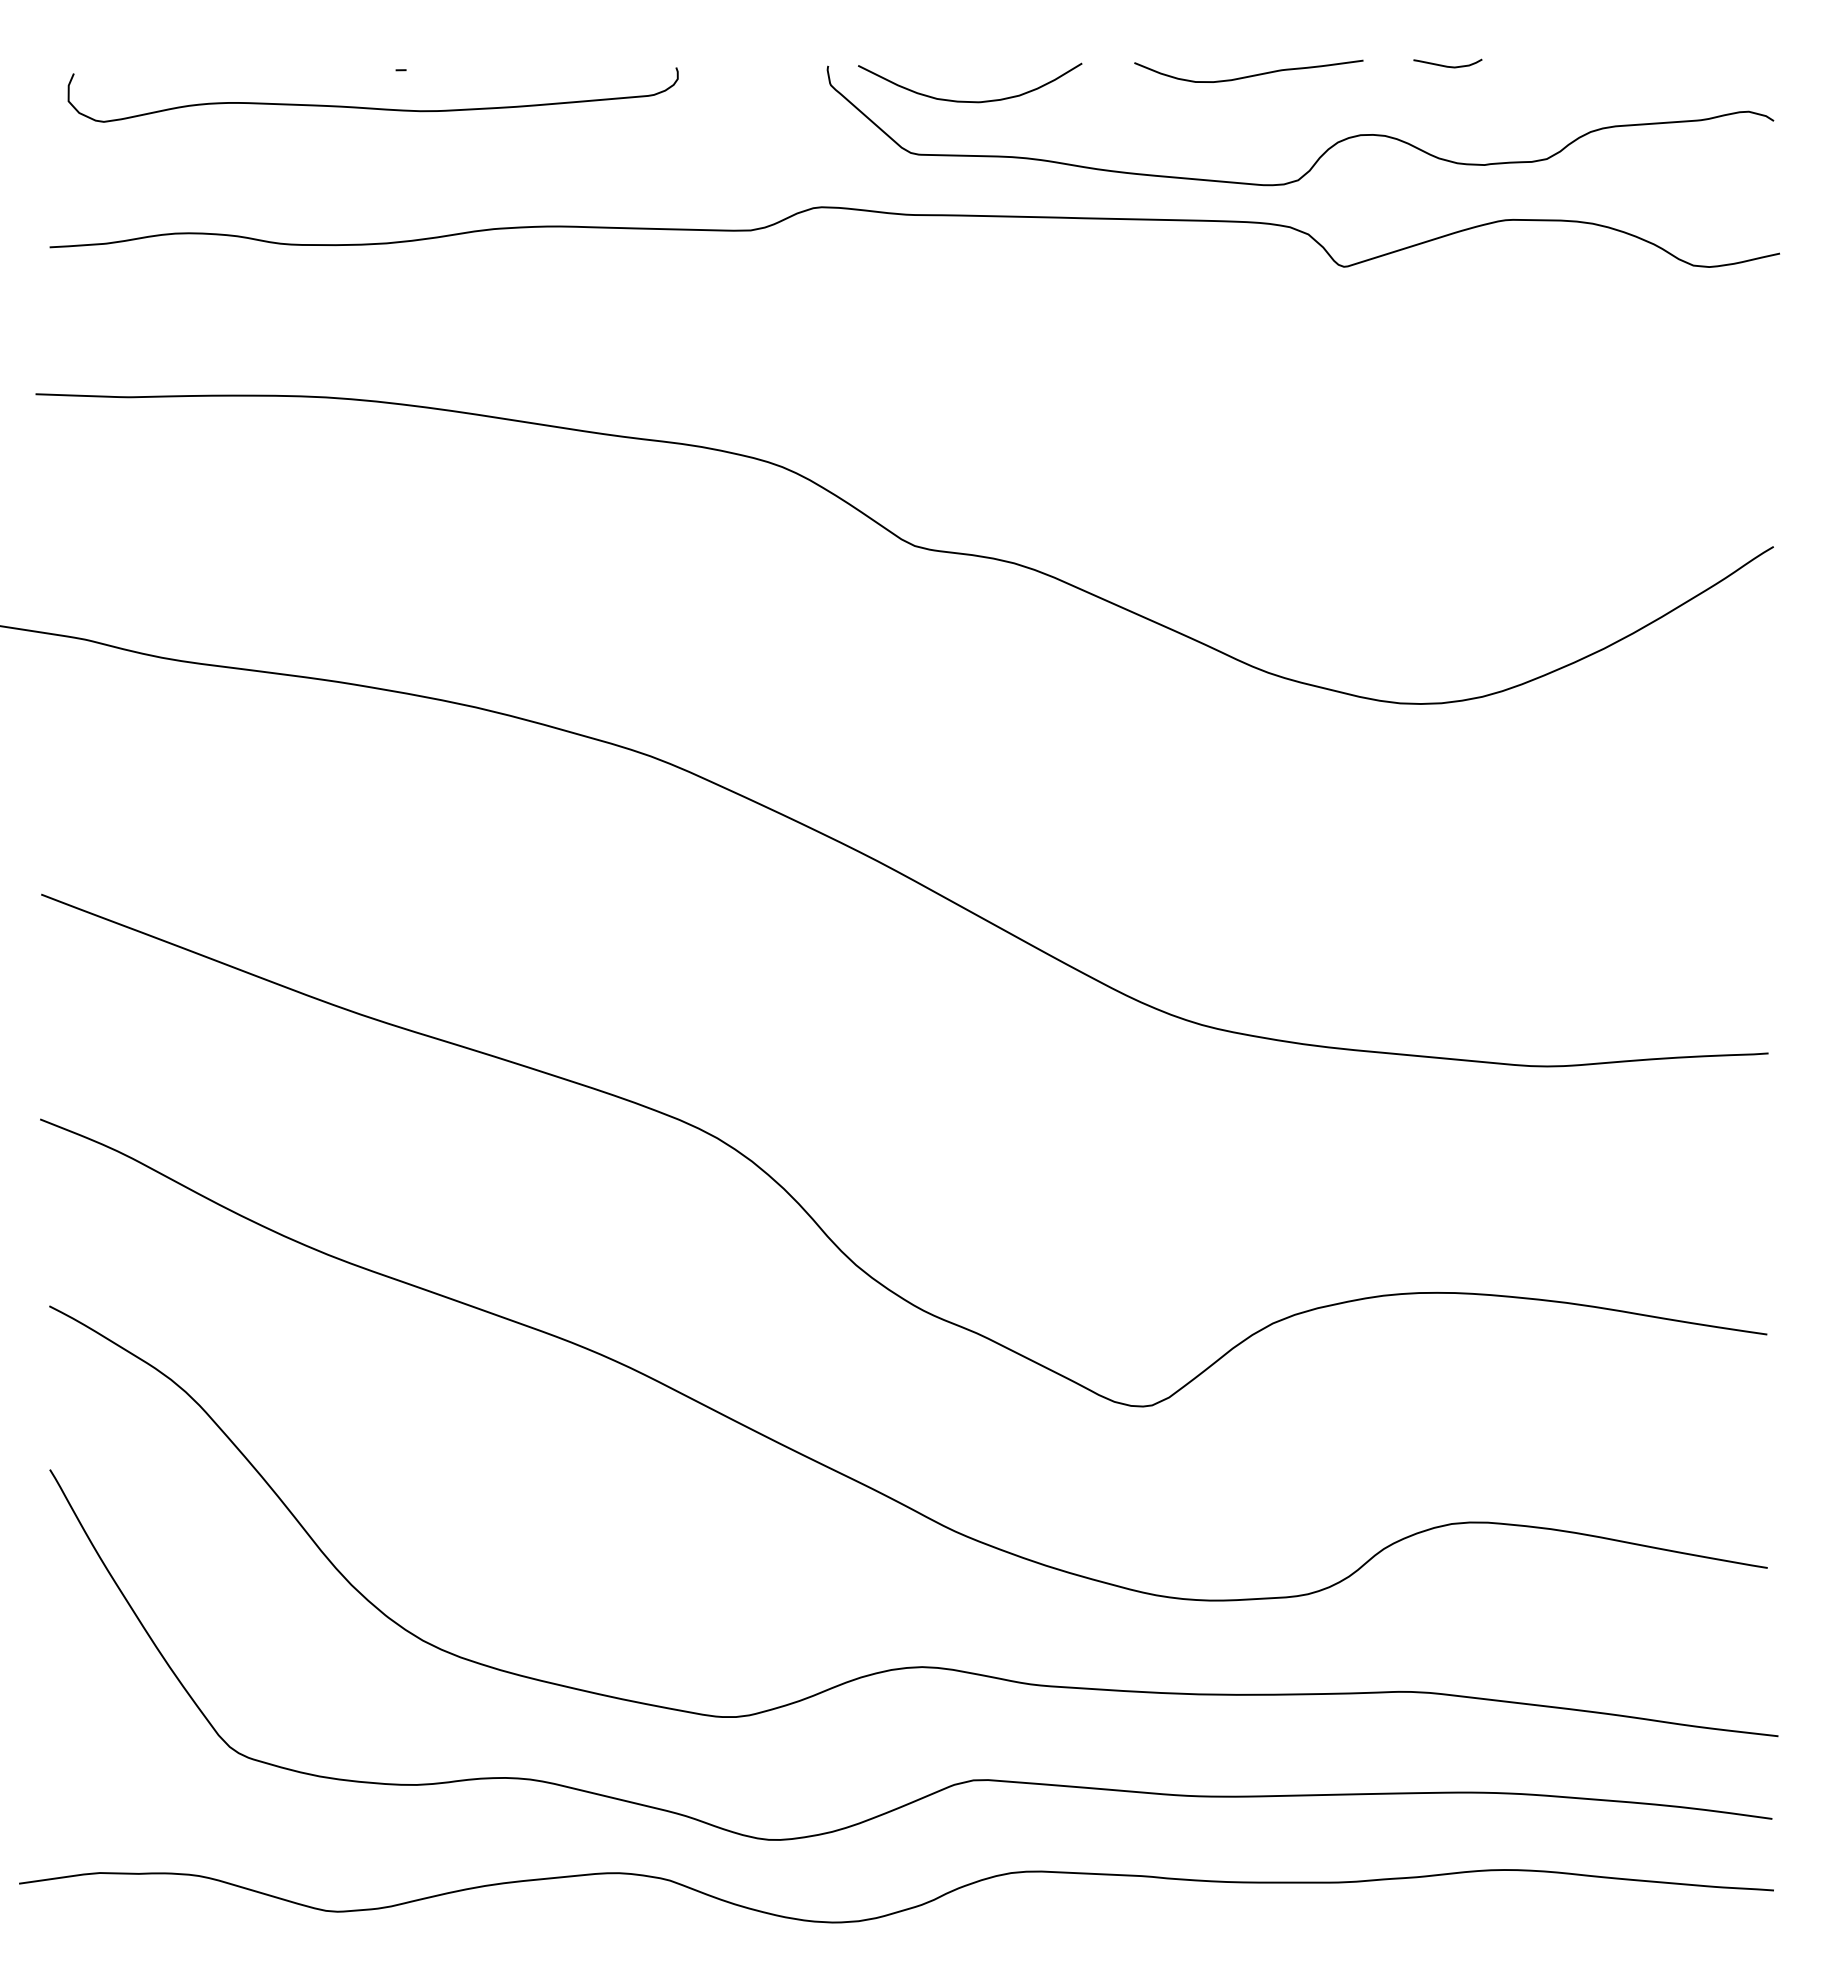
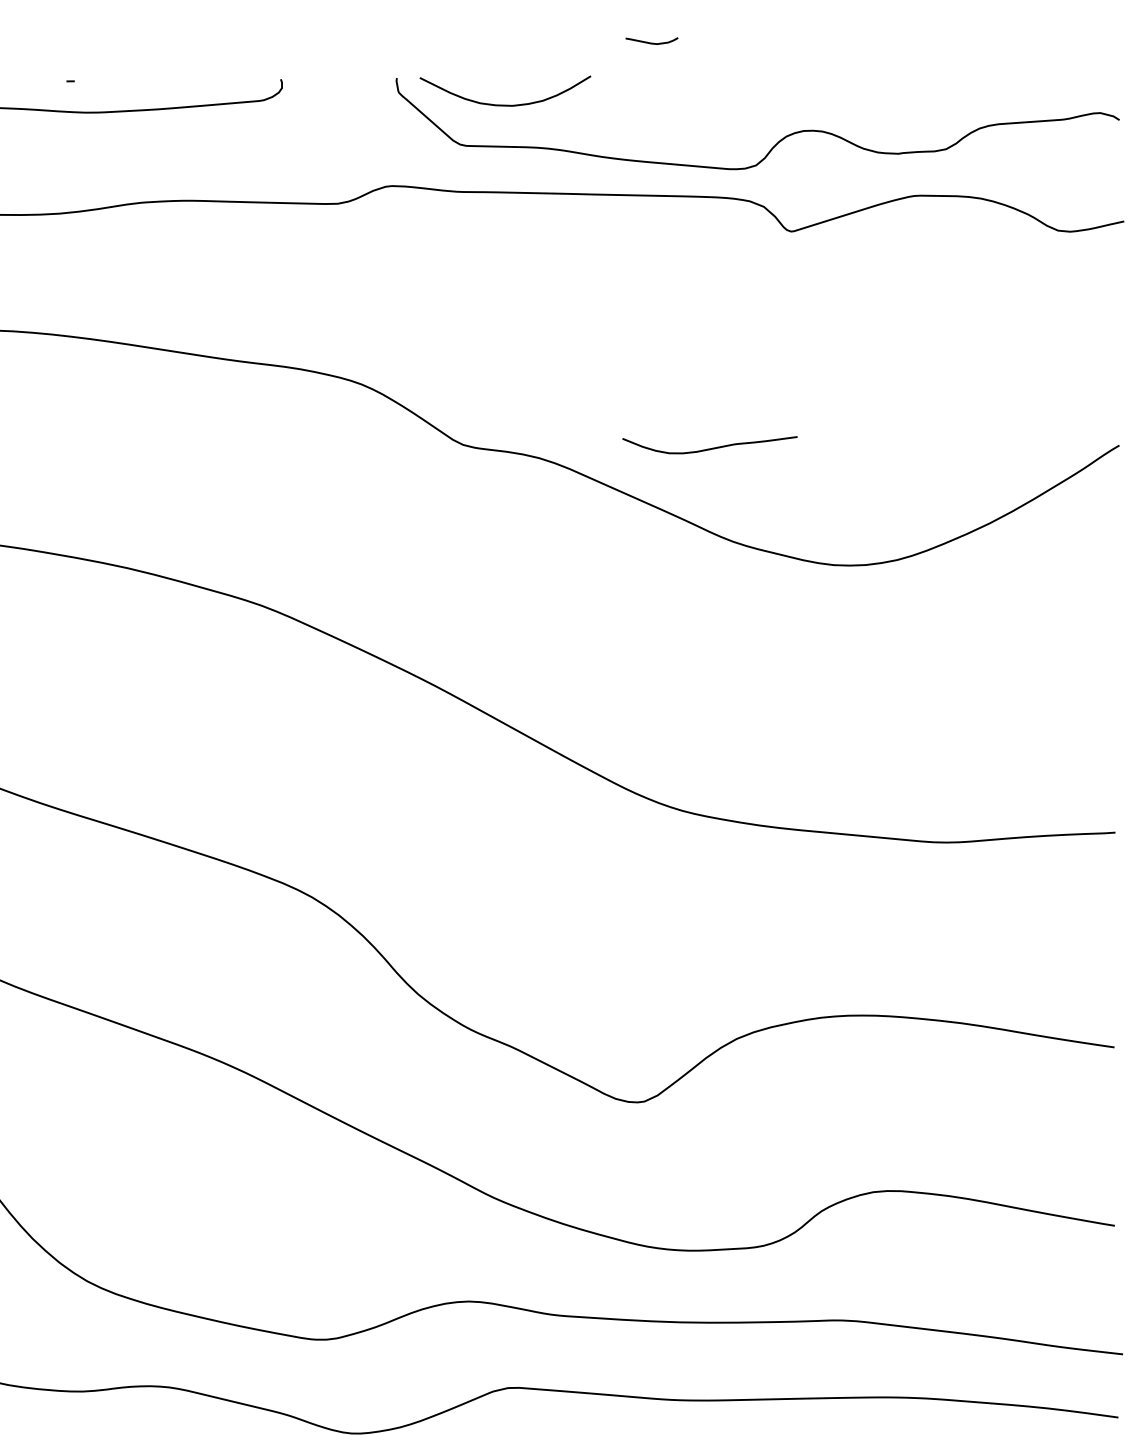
curve: (1447, 65) -> (651, 42), moved
curve: (1248, 75) -> (709, 448), moved

